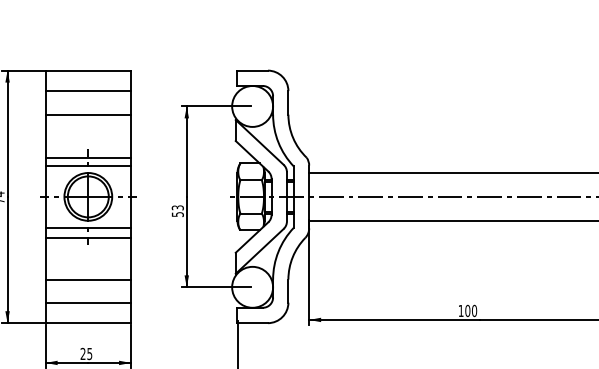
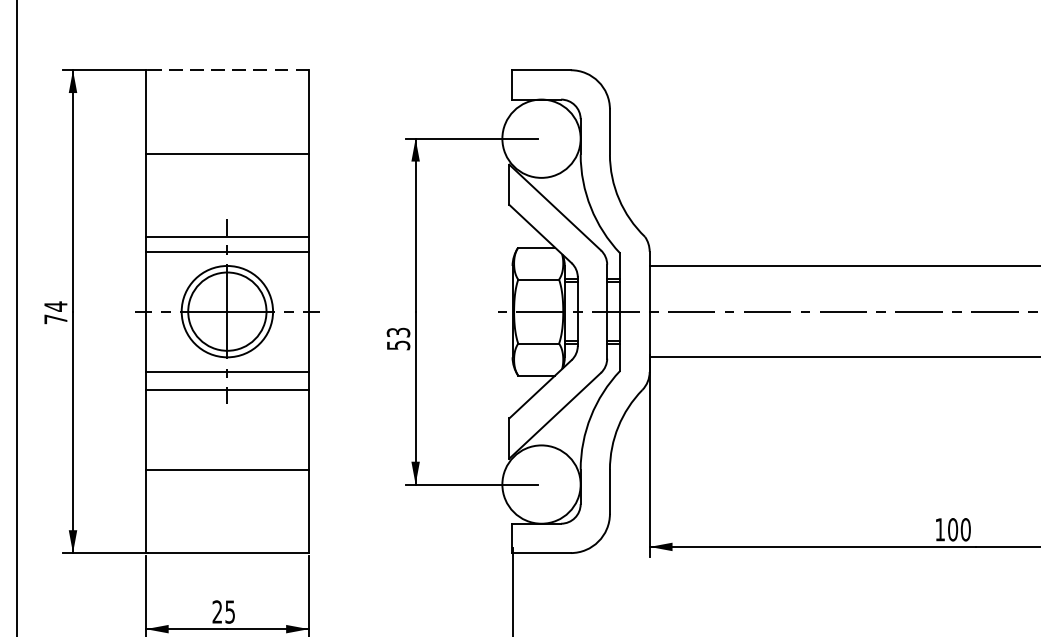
line: (88, 70) -> (227, 69), solid -> dashed
line: (87, 91) -> (225, 110), removed
line: (87, 302) -> (225, 513), removed

